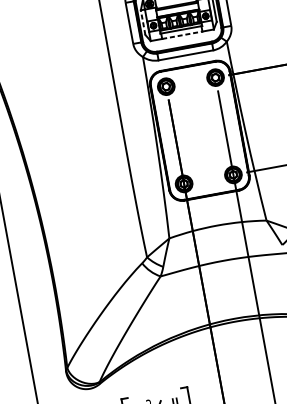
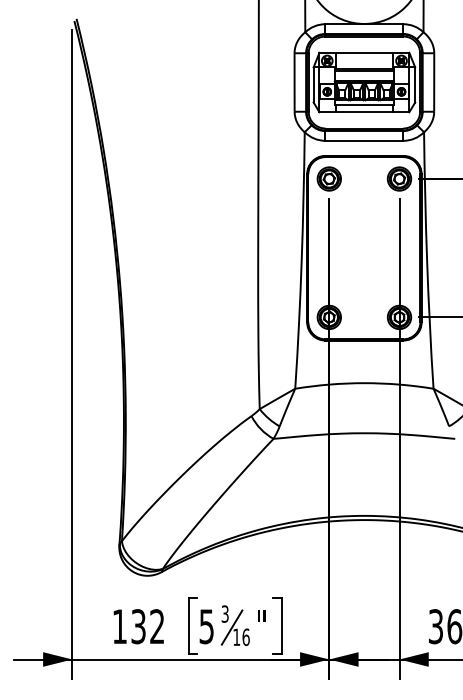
line: (142, 22) -> (313, 84), dashed -> solid
line: (182, 35) -> (364, 112), dashed -> solid

